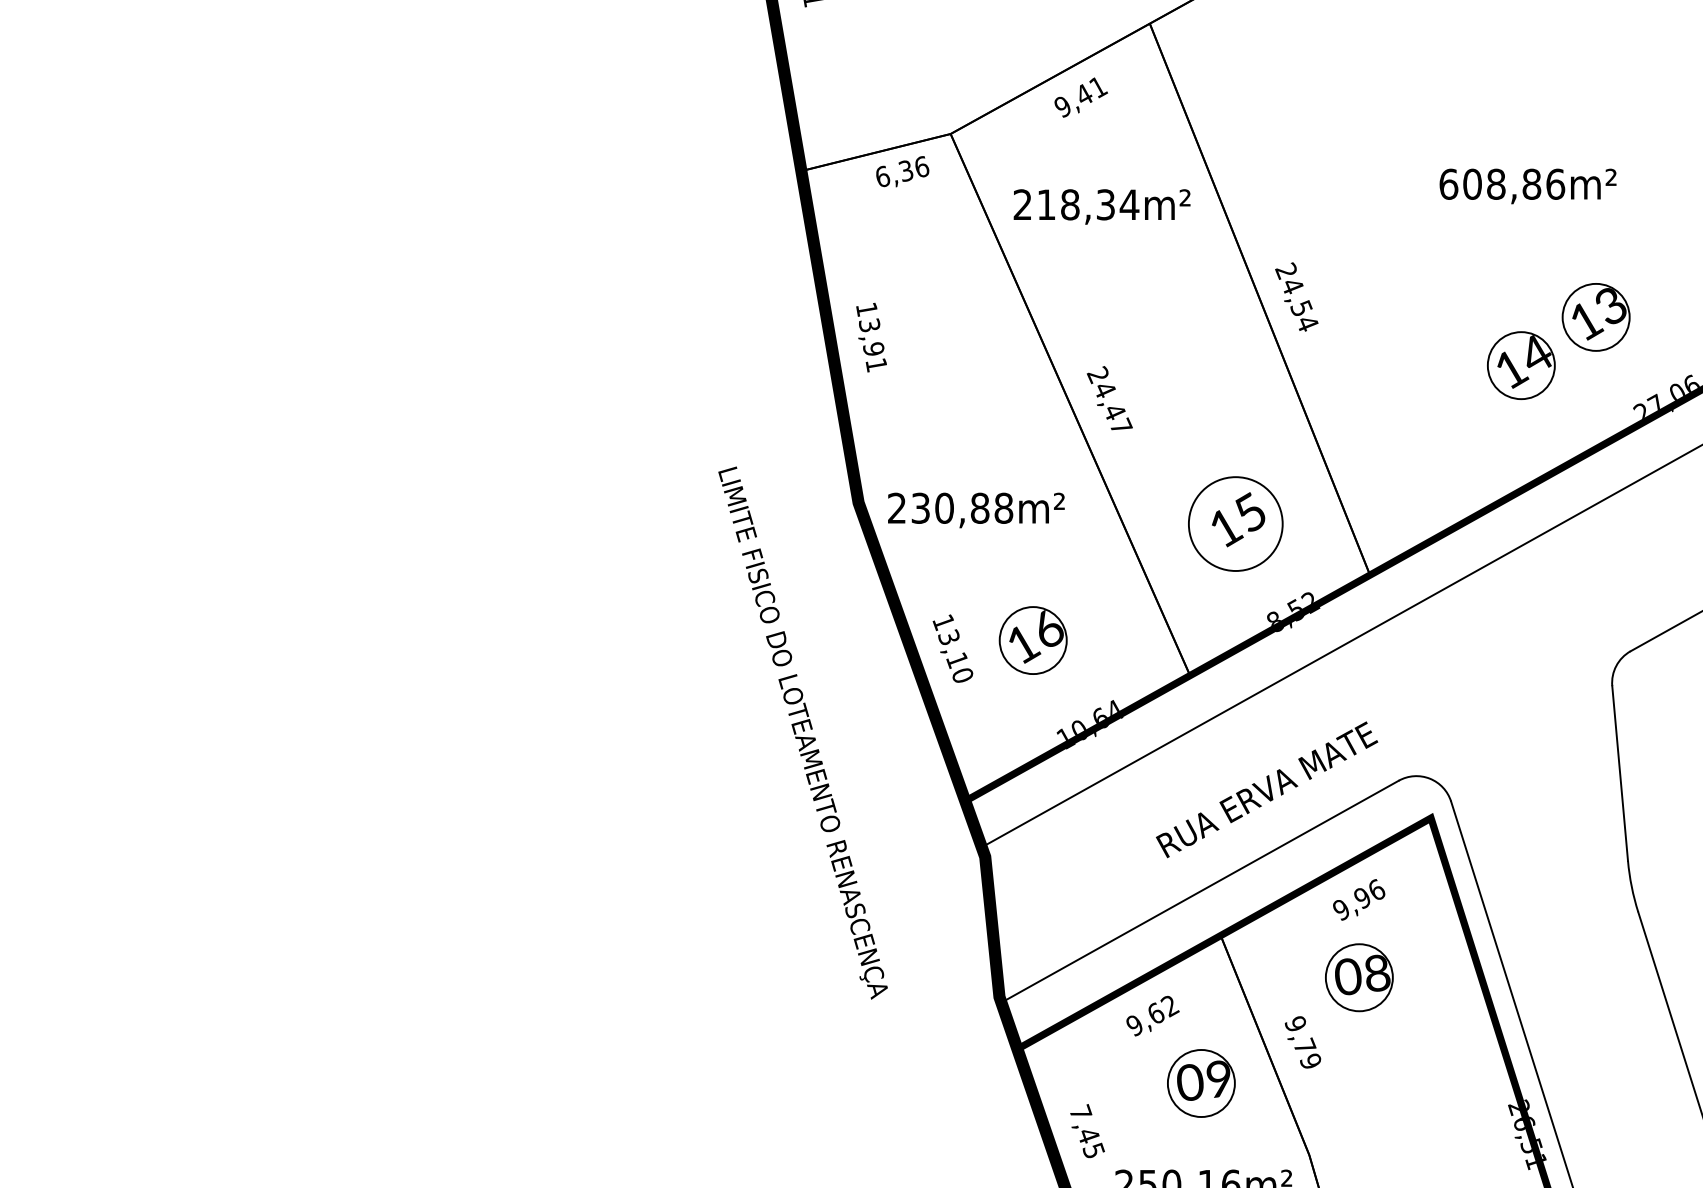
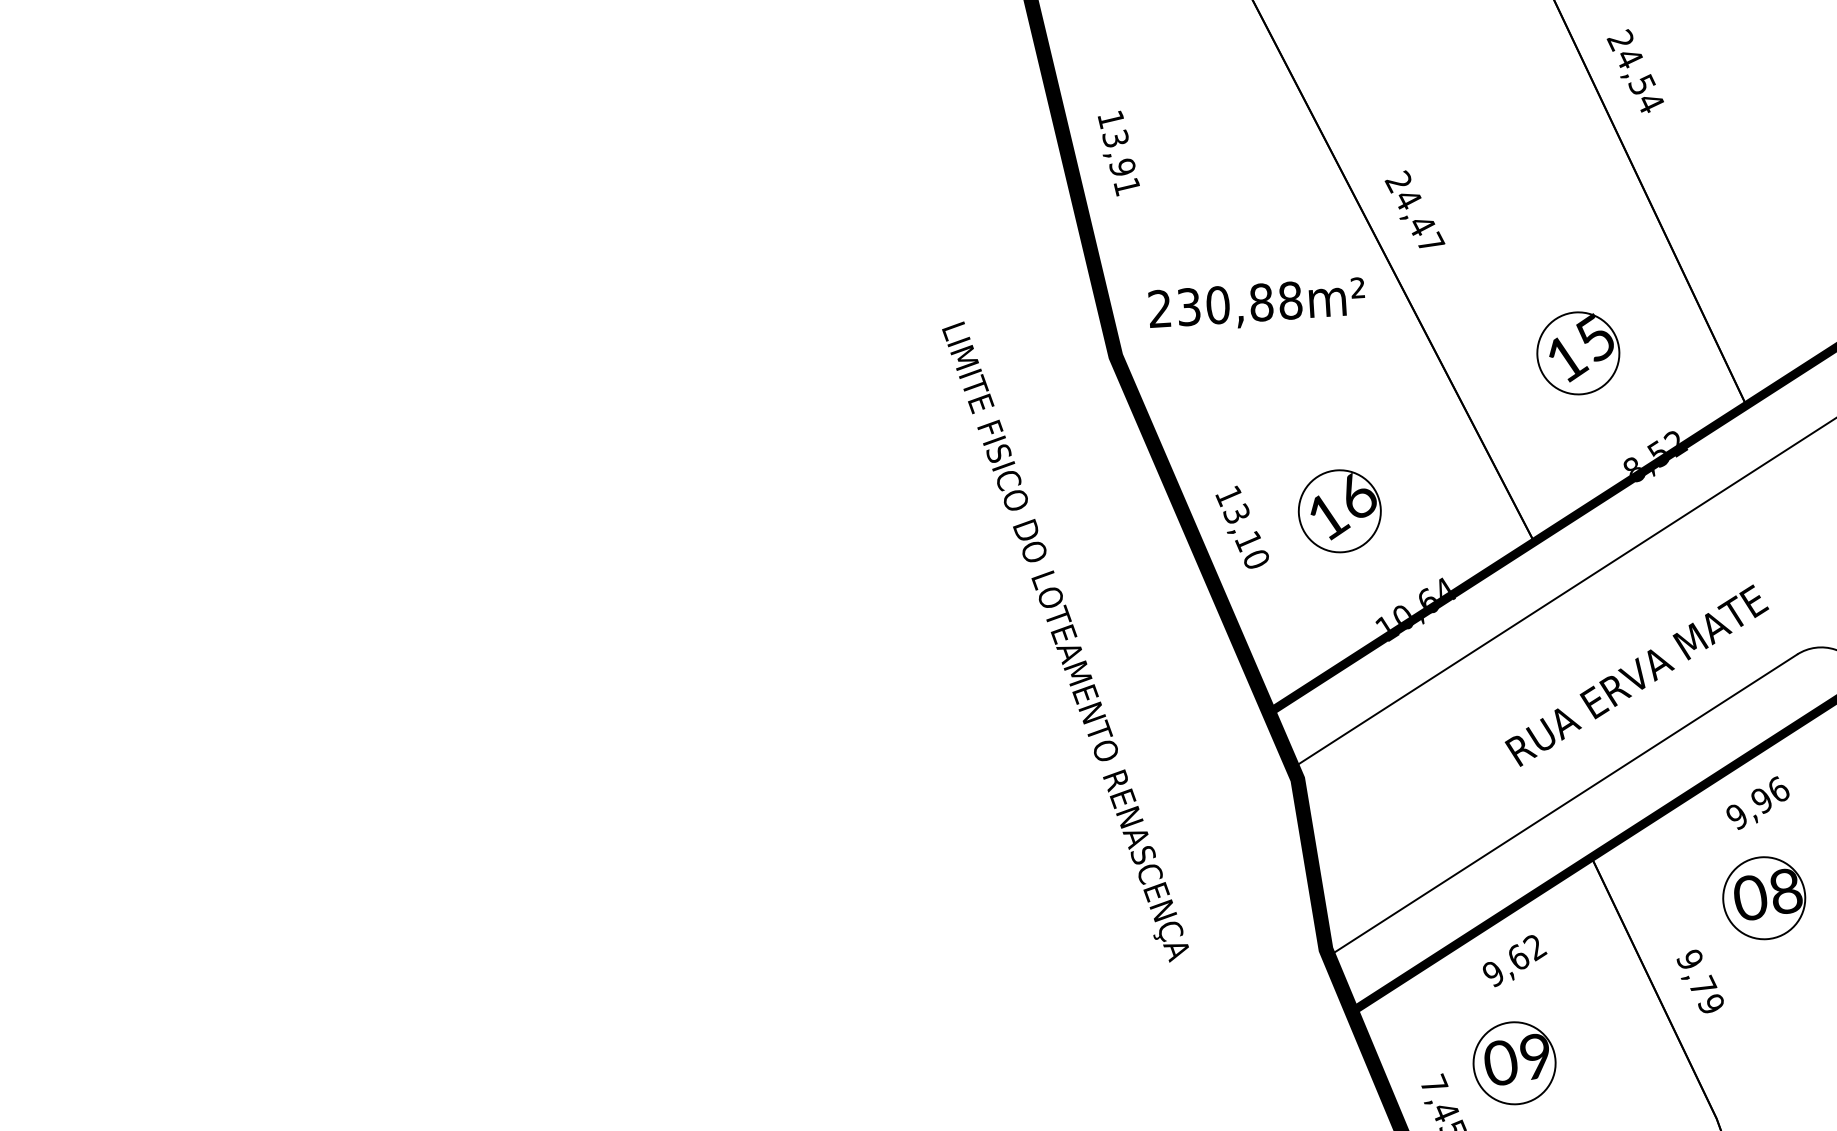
text: (976, 510) -> (1257, 305), moved
circle: (1235, 523) -> (1577, 352), size x0.71
part: (1201, 1083) -> (1514, 1063), moved

